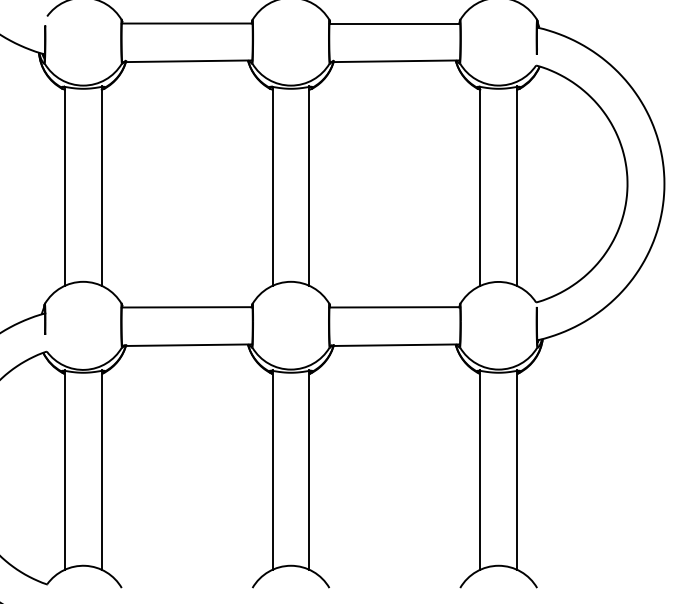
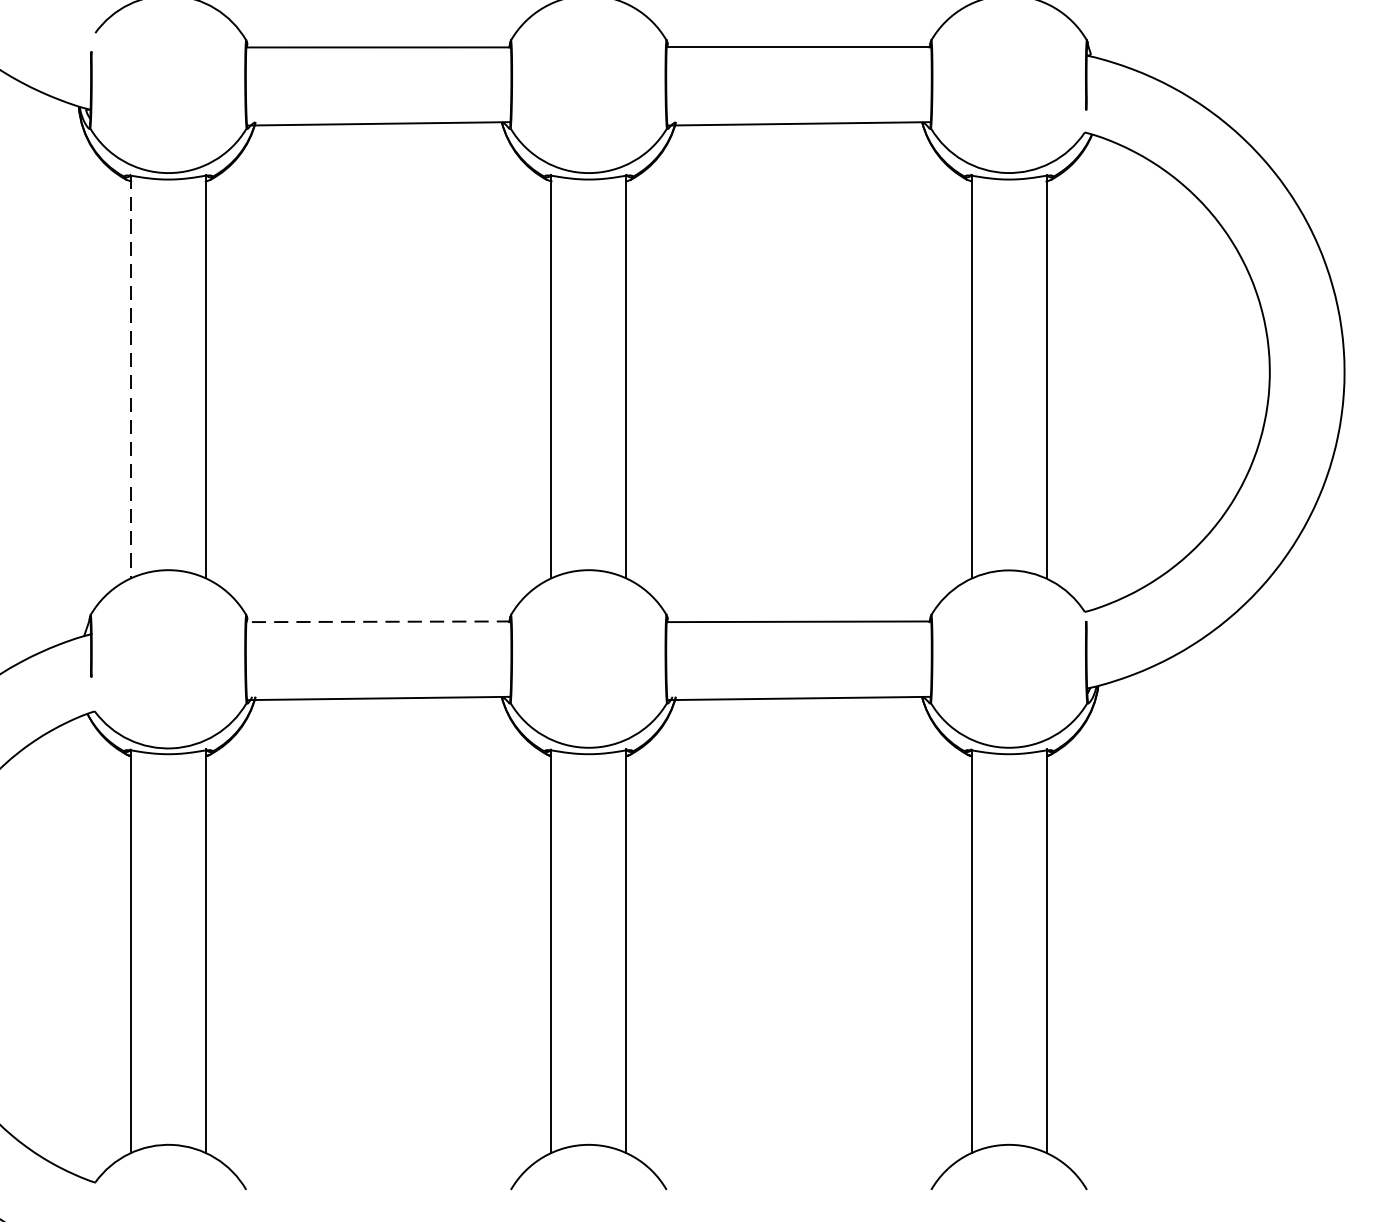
line: (64, 186) -> (130, 377), solid -> dashed
line: (186, 307) -> (377, 622), solid -> dashed

